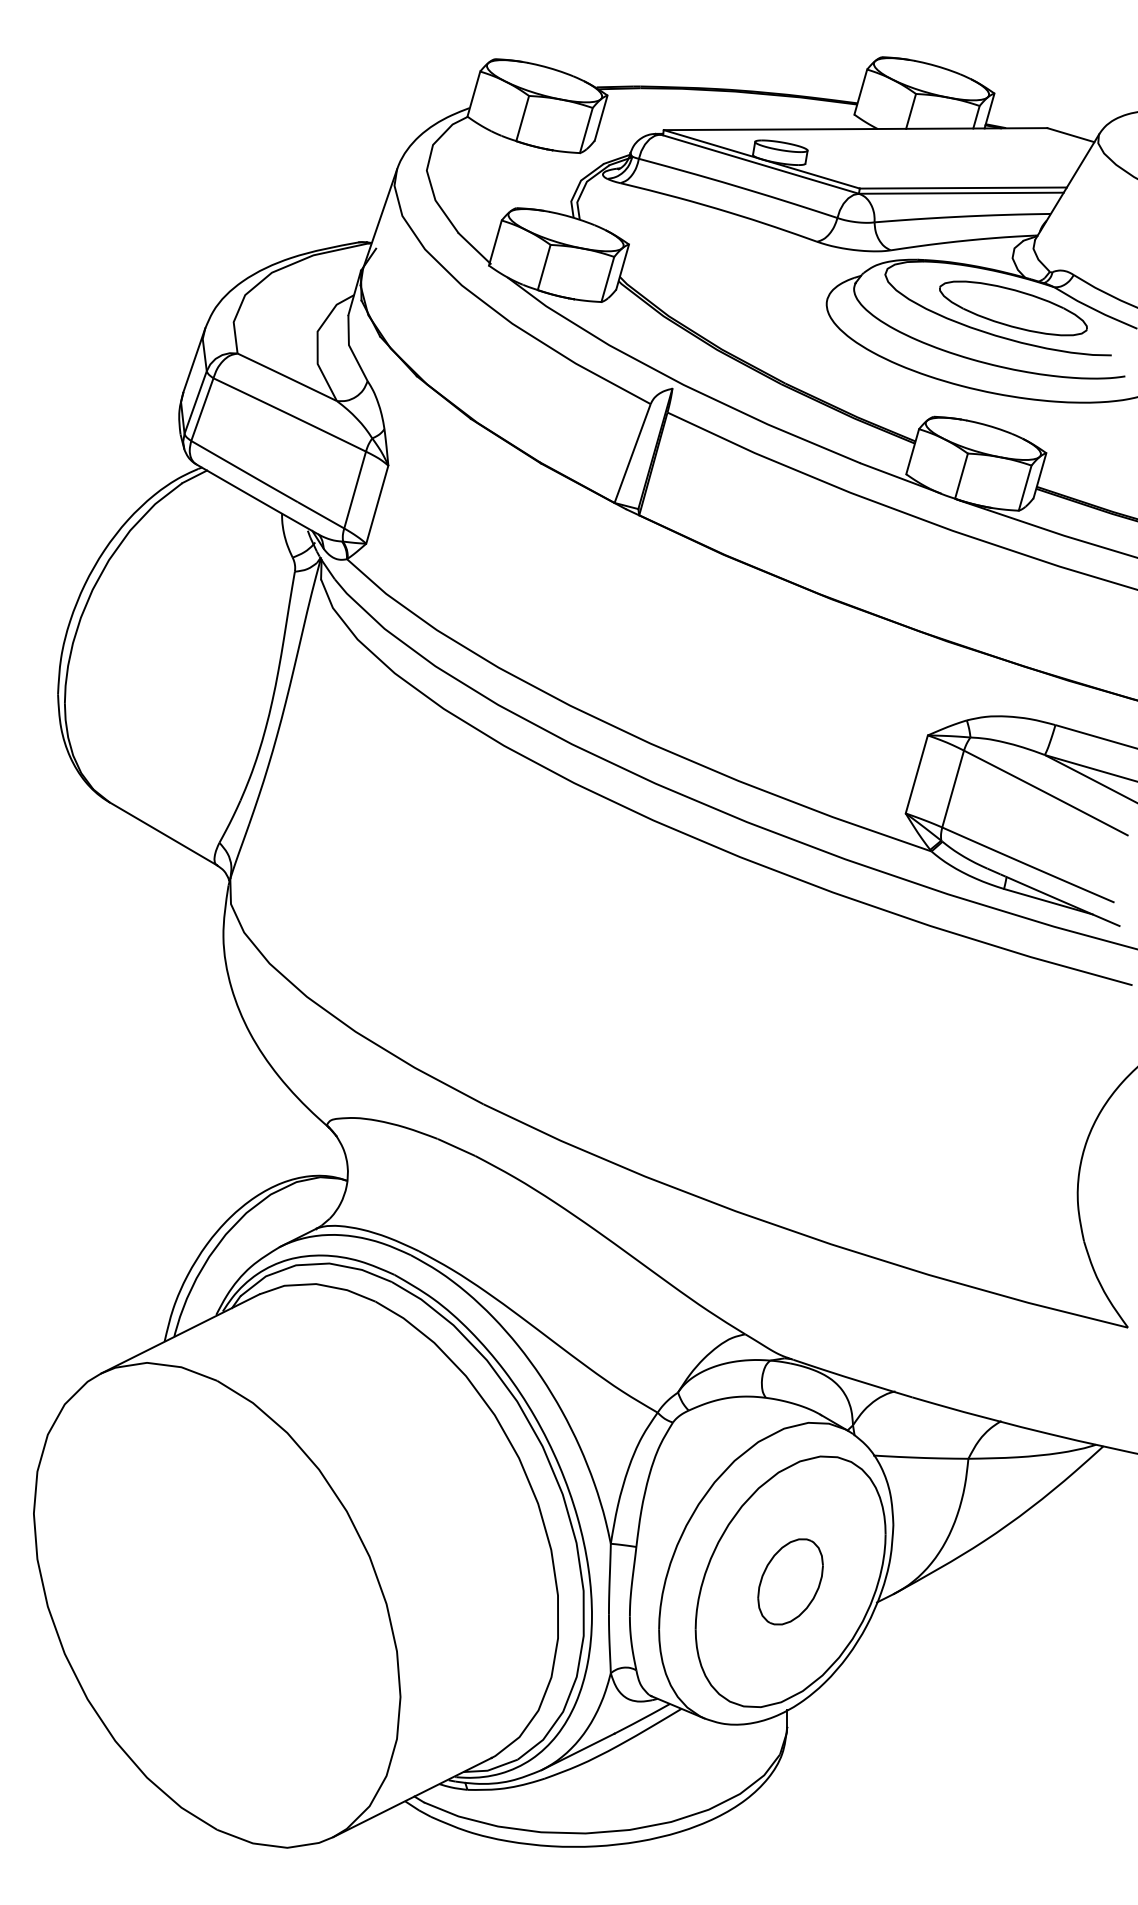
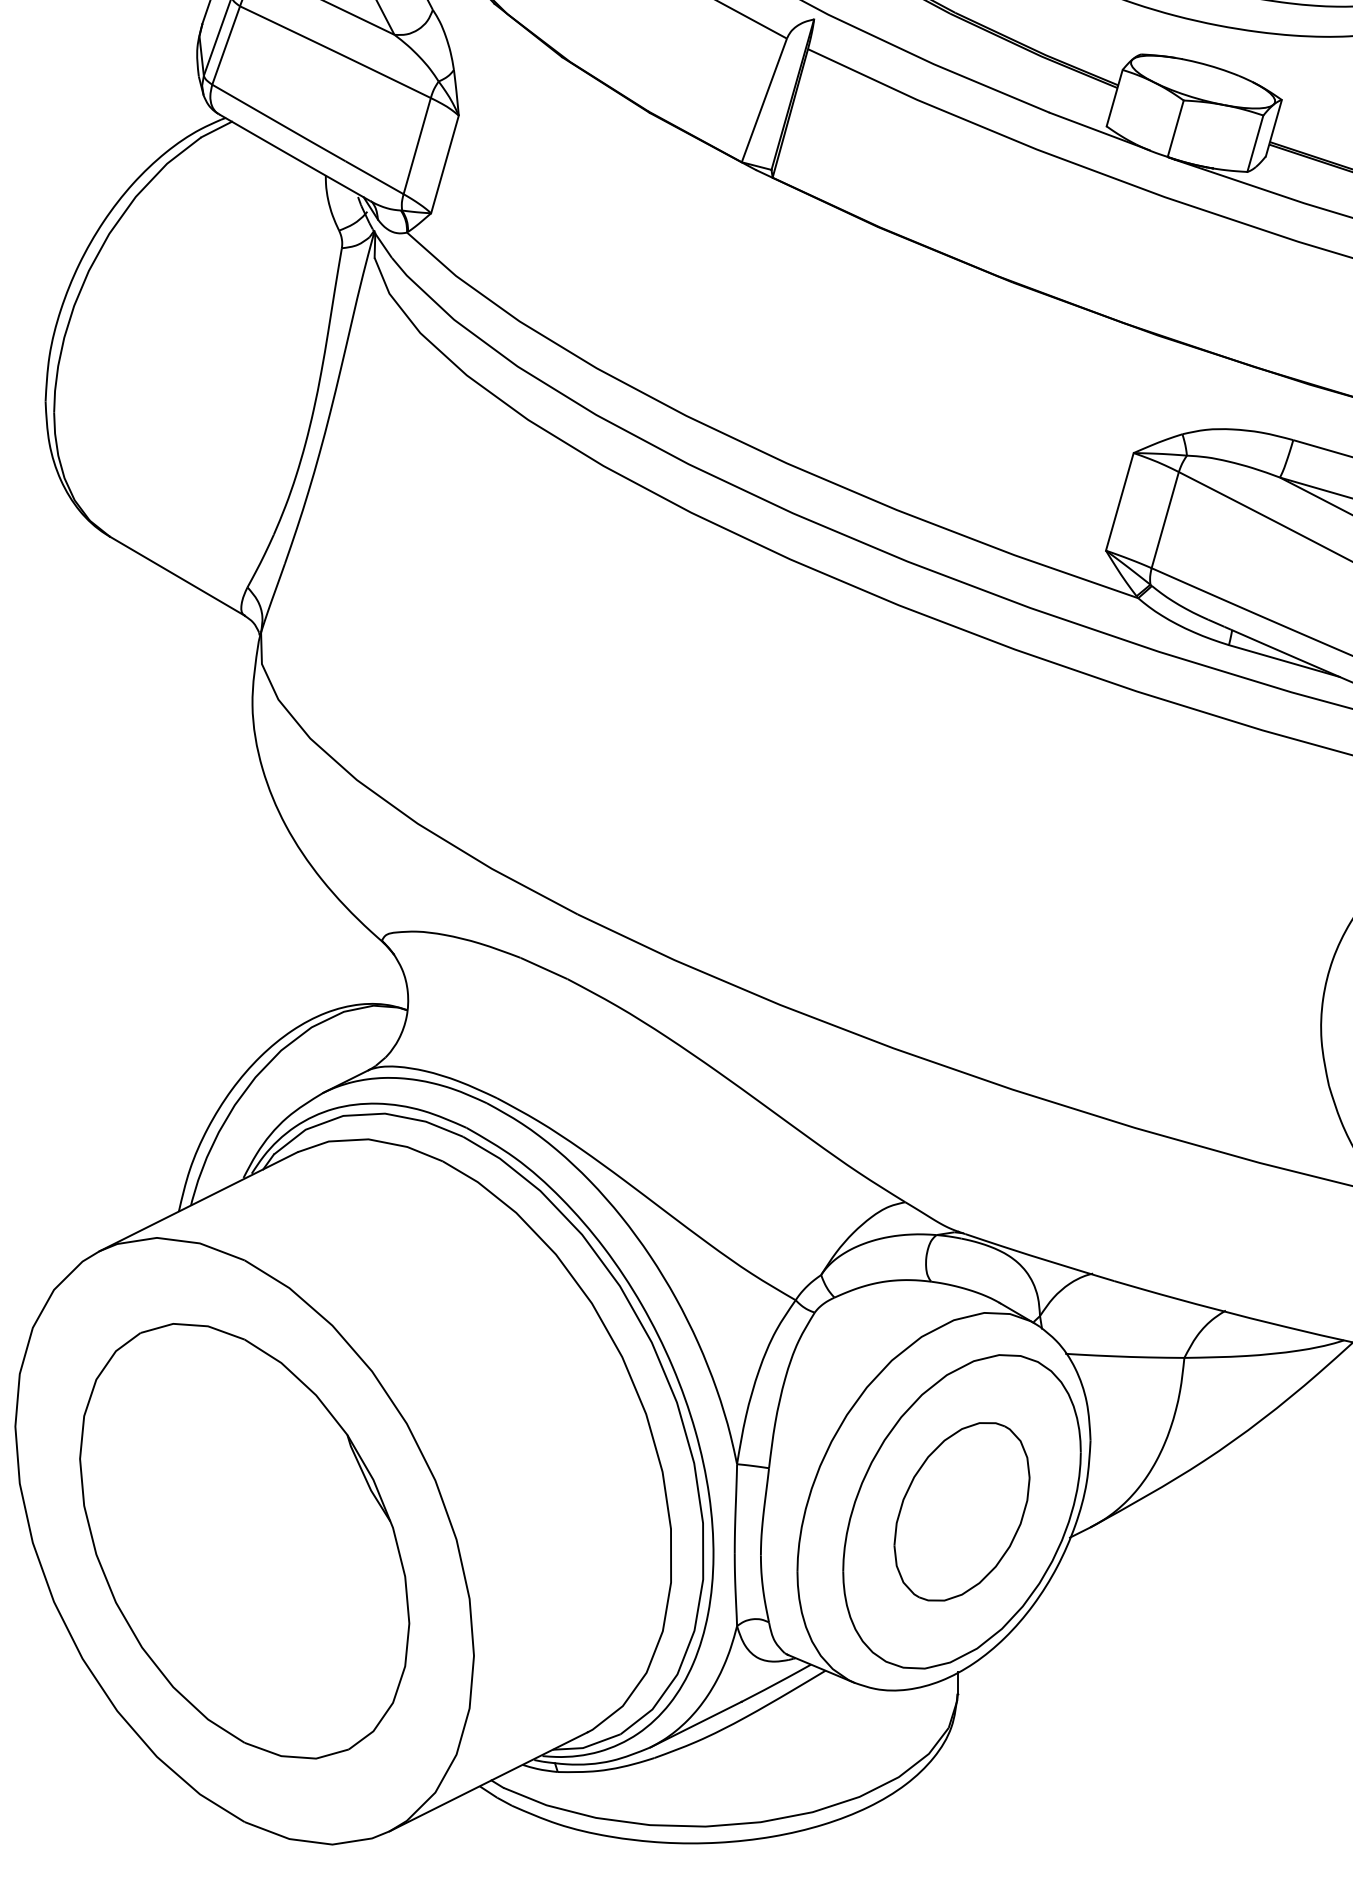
part: (790, 1581) -> (961, 1511), size x1.67
part: (216, 1604) -> (243, 1540), added

